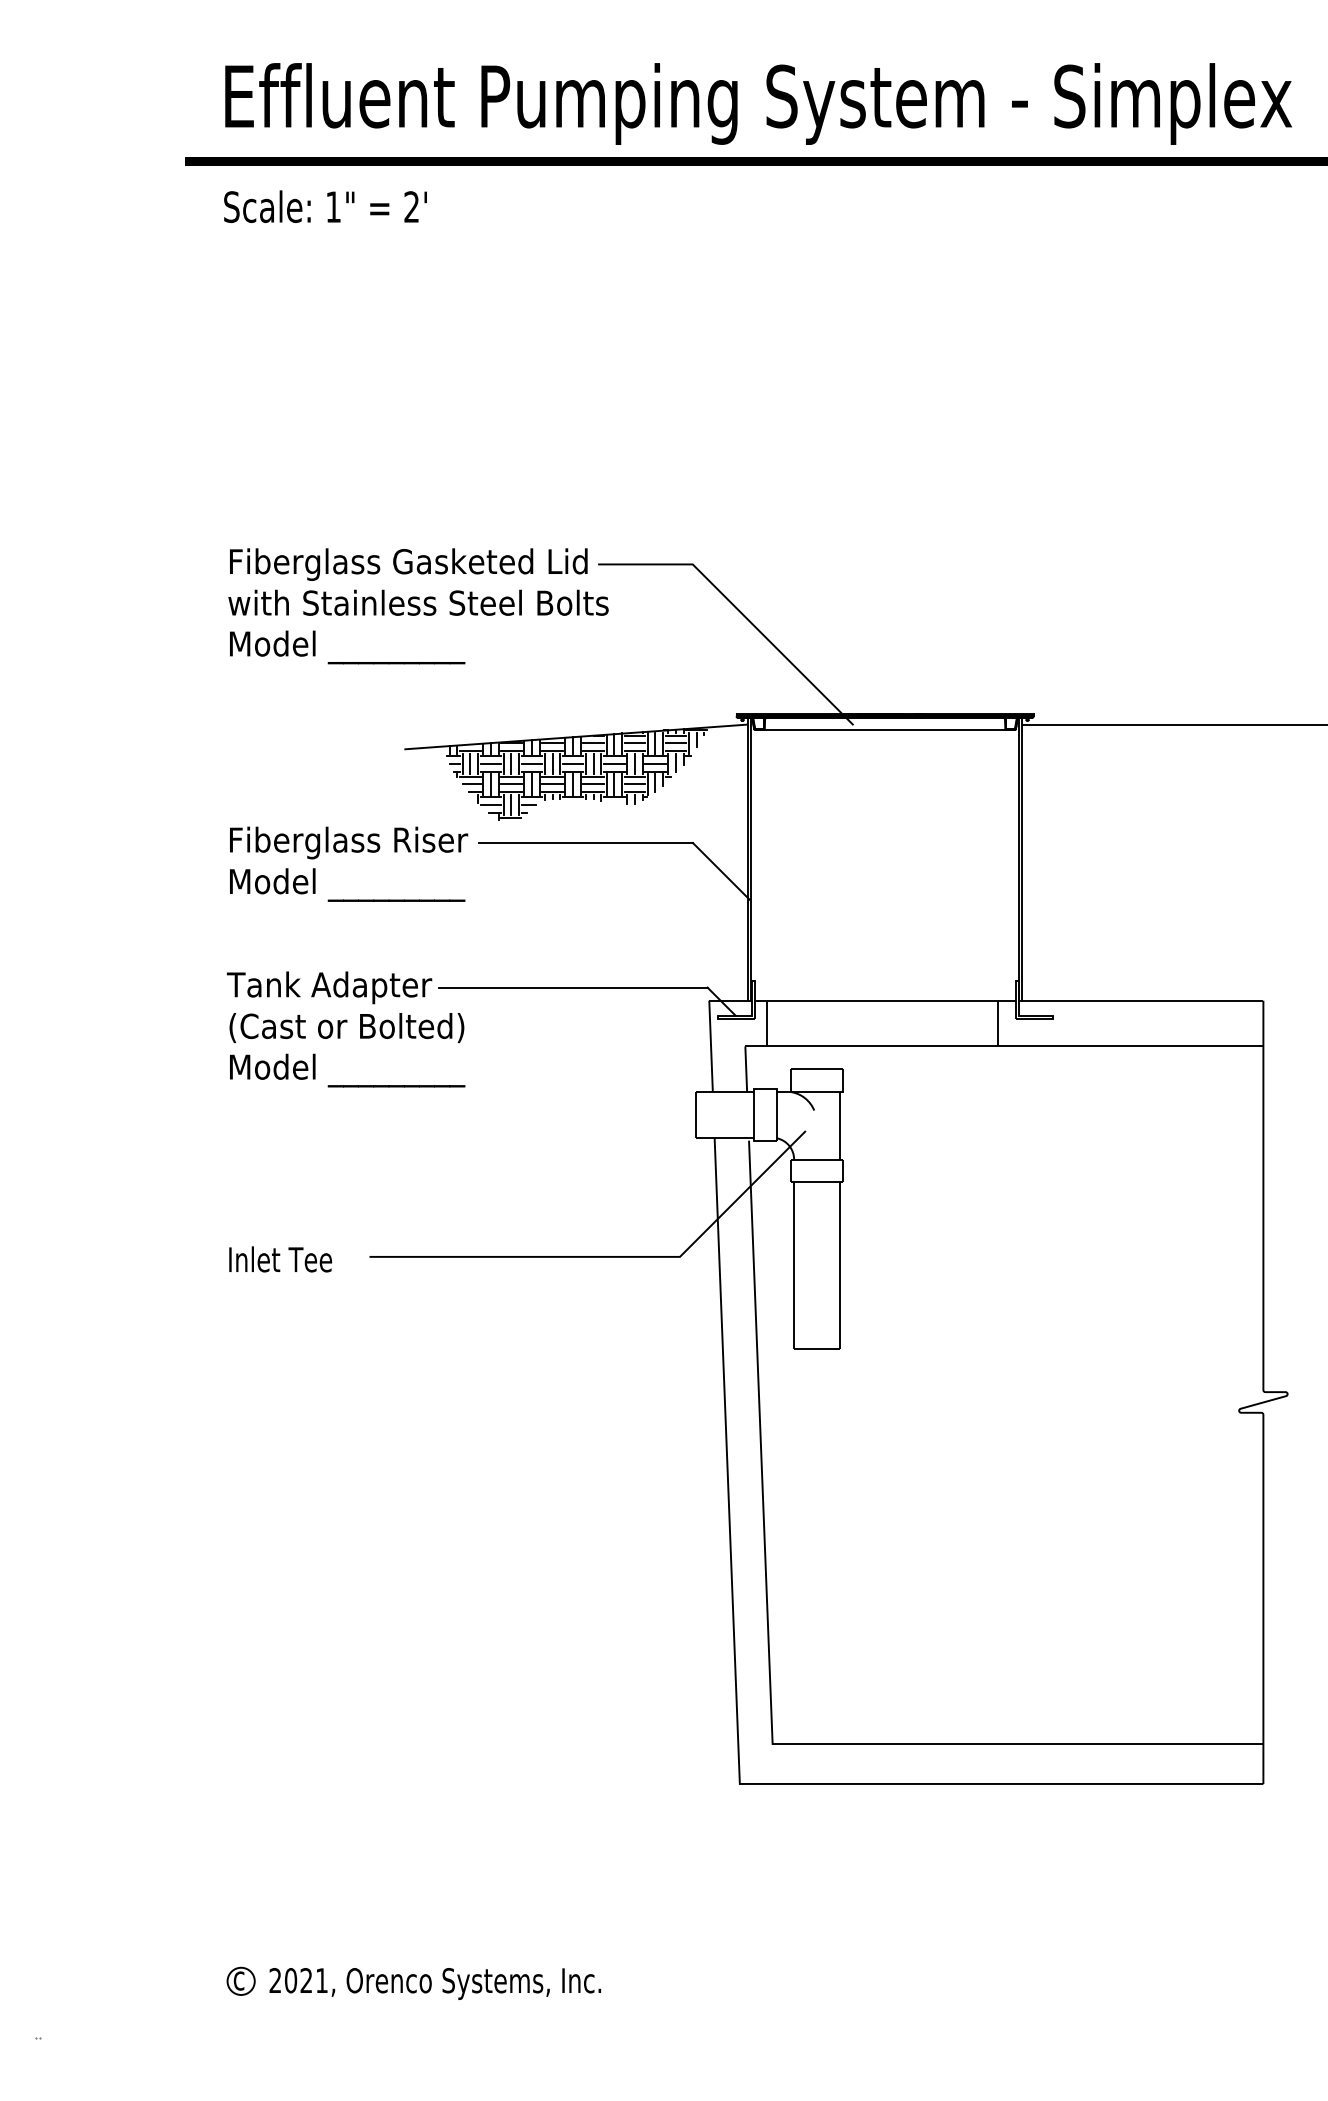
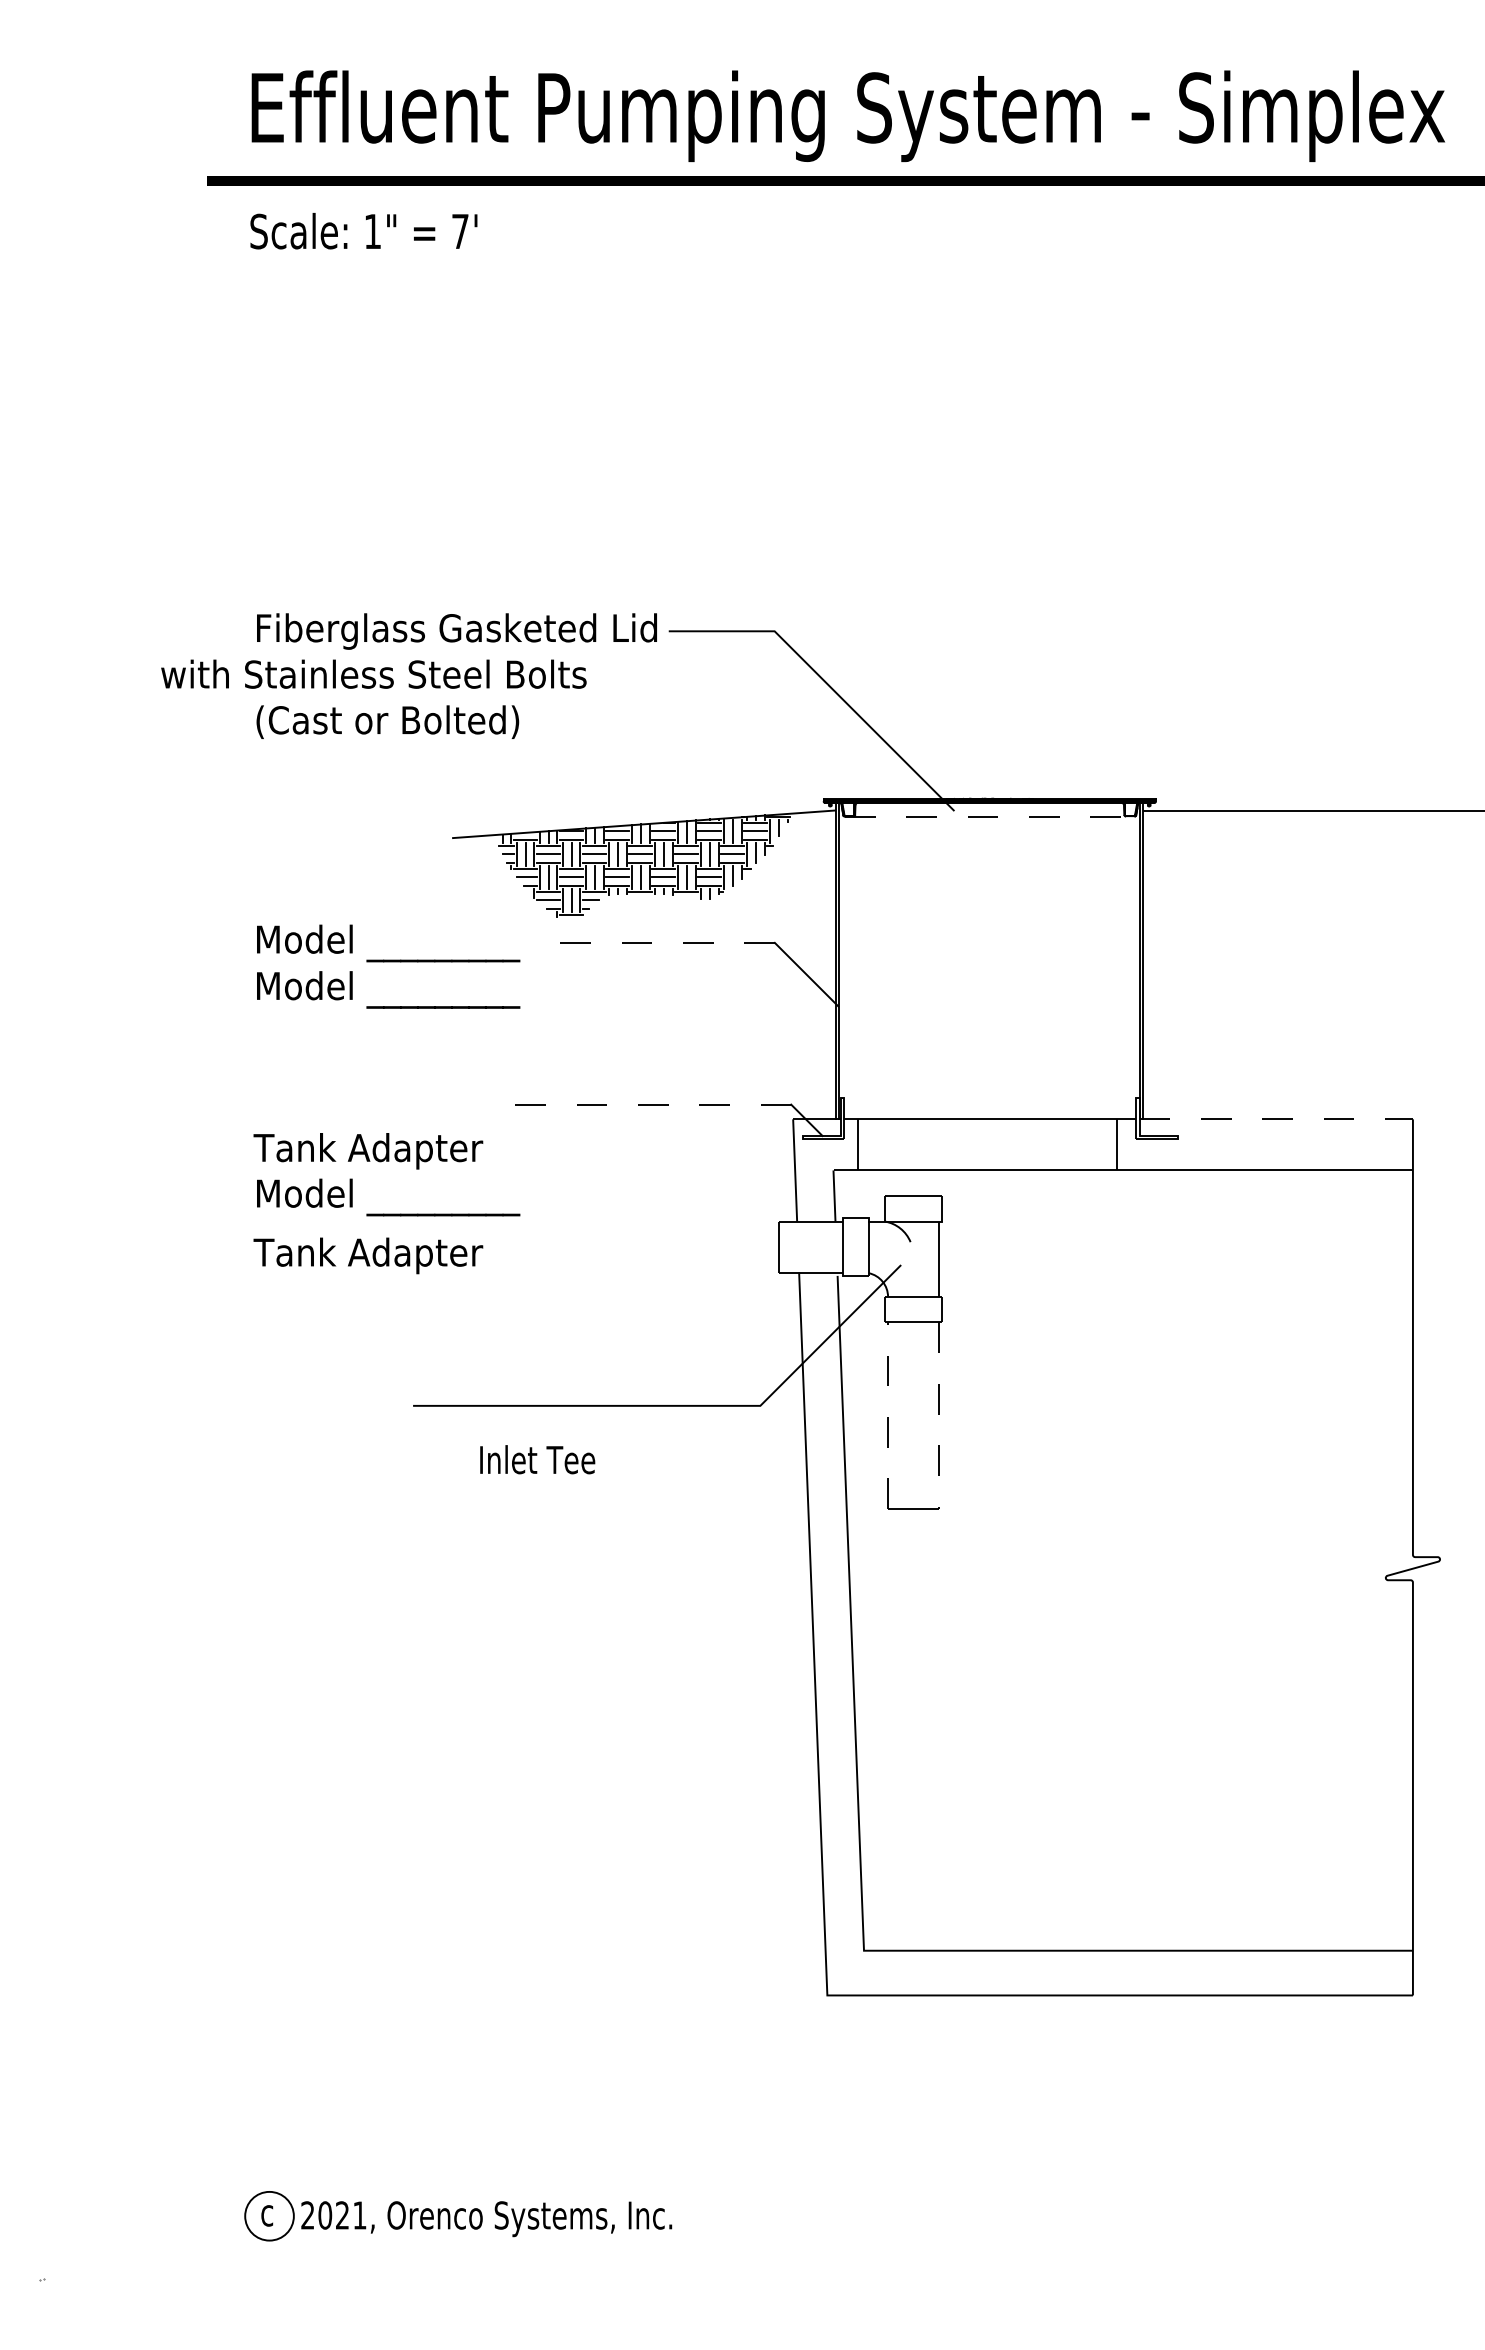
text: (411, 206) -> (460, 230), 2' -> 7'
text: (418, 602) -> (373, 673), moved
text: (347, 646) -> (388, 723), Model _________ -> (Cast or Bolted)
line: (884, 730) -> (989, 816), solid -> dashed
line: (586, 842) -> (655, 942), solid -> dashed
text: (350, 843) -> (391, 943), Fiberglass Riser -> Model _________
text: (329, 987) -> (368, 1255), moved
line: (572, 987) -> (640, 1104), solid -> dashed
line: (1141, 1000) -> (1276, 1119), solid -> dashed
text: (345, 1029) -> (386, 1151), (Cast or Bolted) -> Tank Adapter
text: (280, 1259) -> (537, 1459), moved
line: (794, 1265) -> (888, 1415), solid -> dashed
line: (840, 1266) -> (939, 1416), solid -> dashed
circle: (241, 1981) -> (269, 2216), size x1.6

